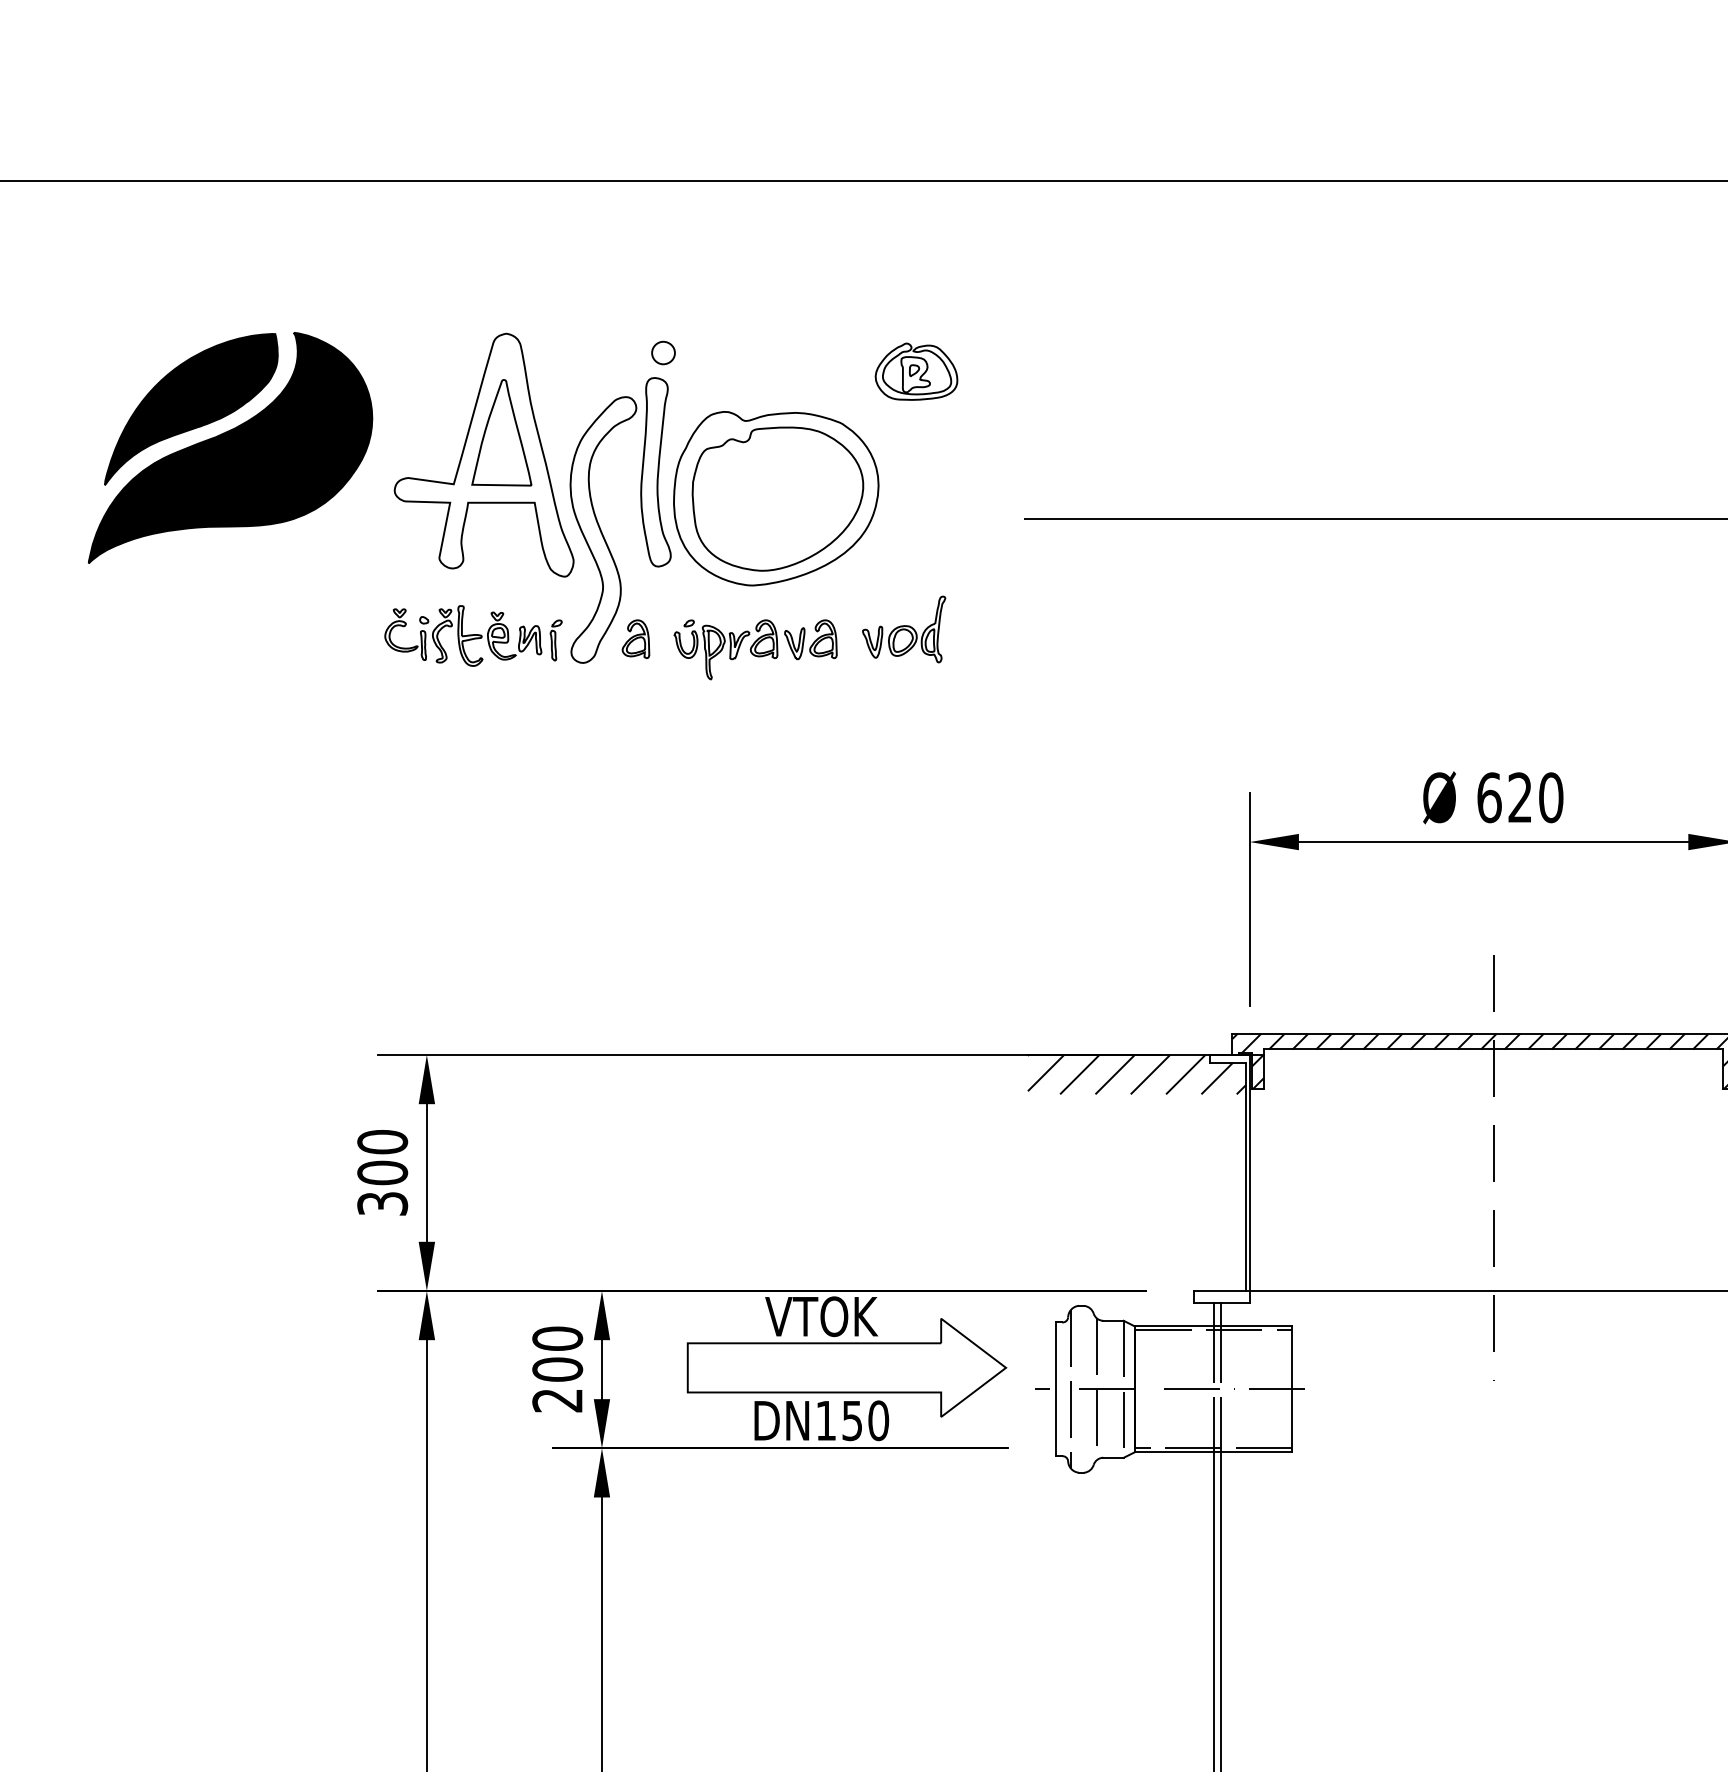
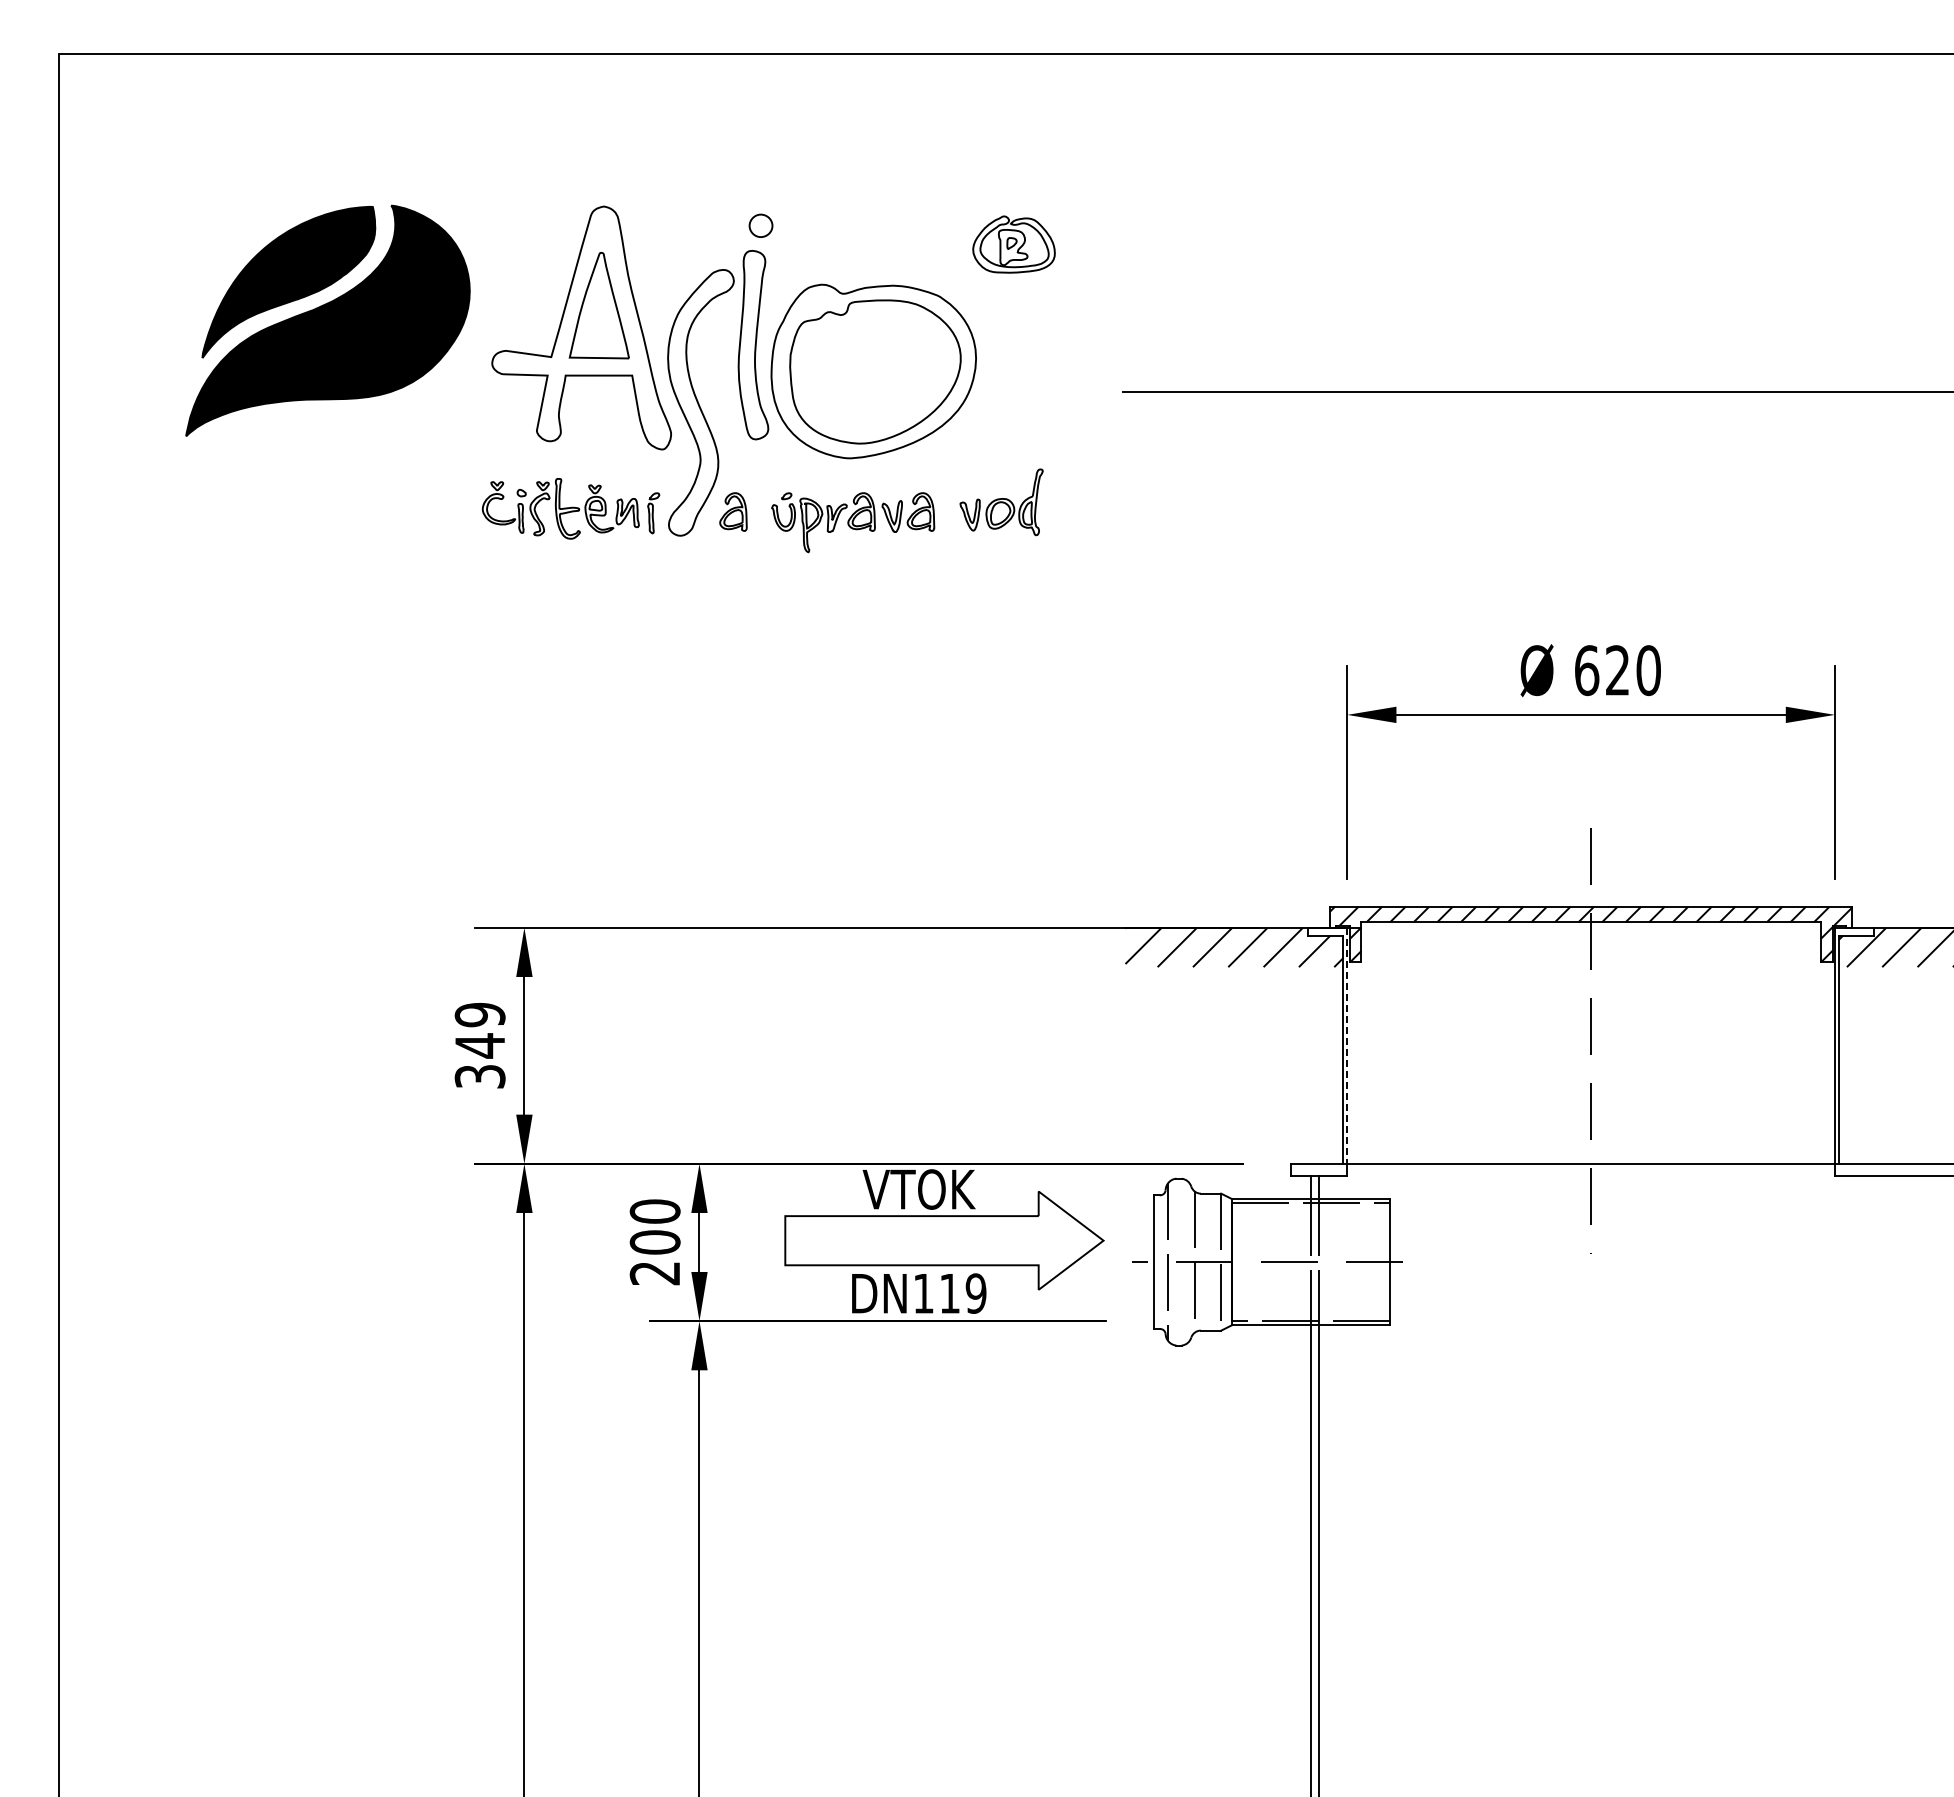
text: (381, 1157) -> (479, 1030), 300 -> 349
line: (1249, 1172) -> (1347, 1045), solid -> dashed
text: (865, 1420) -> (963, 1293), DN150 -> DN119

